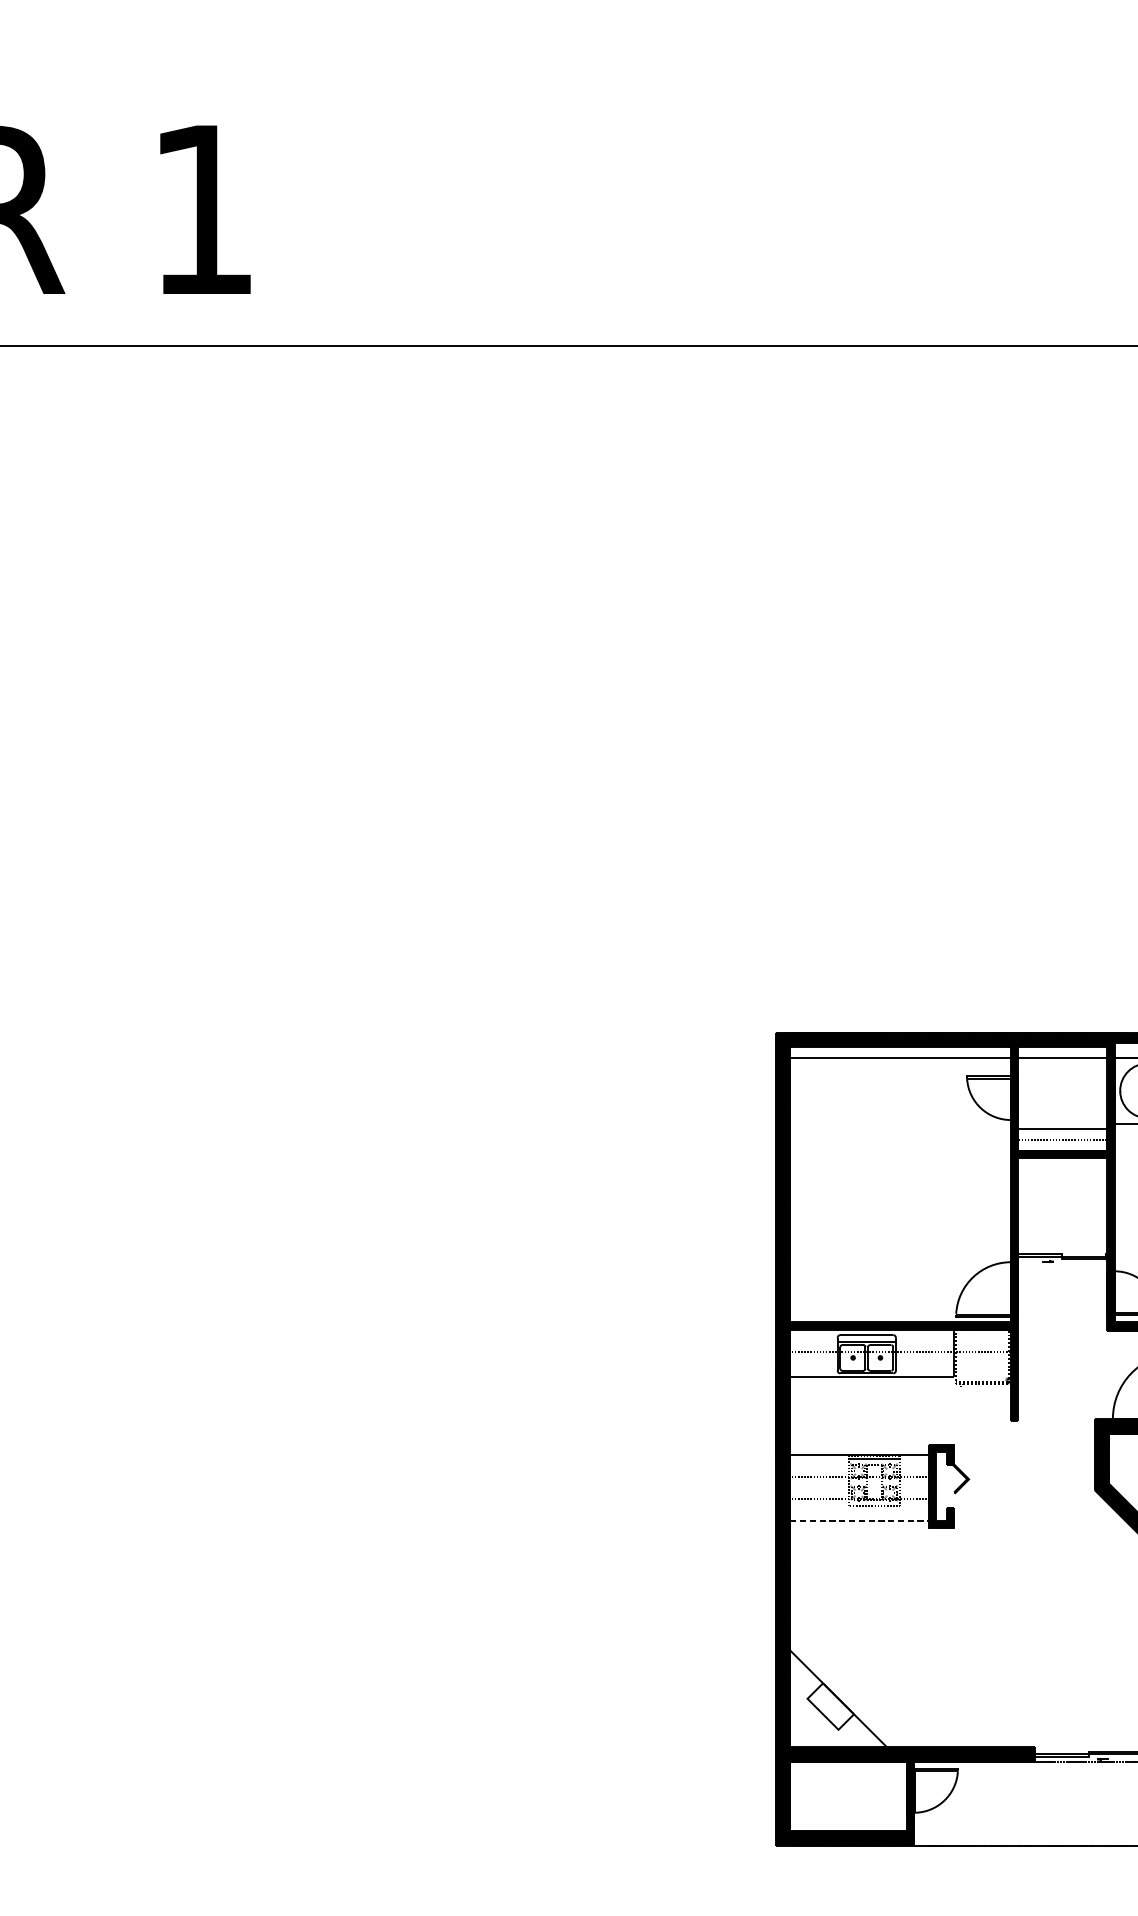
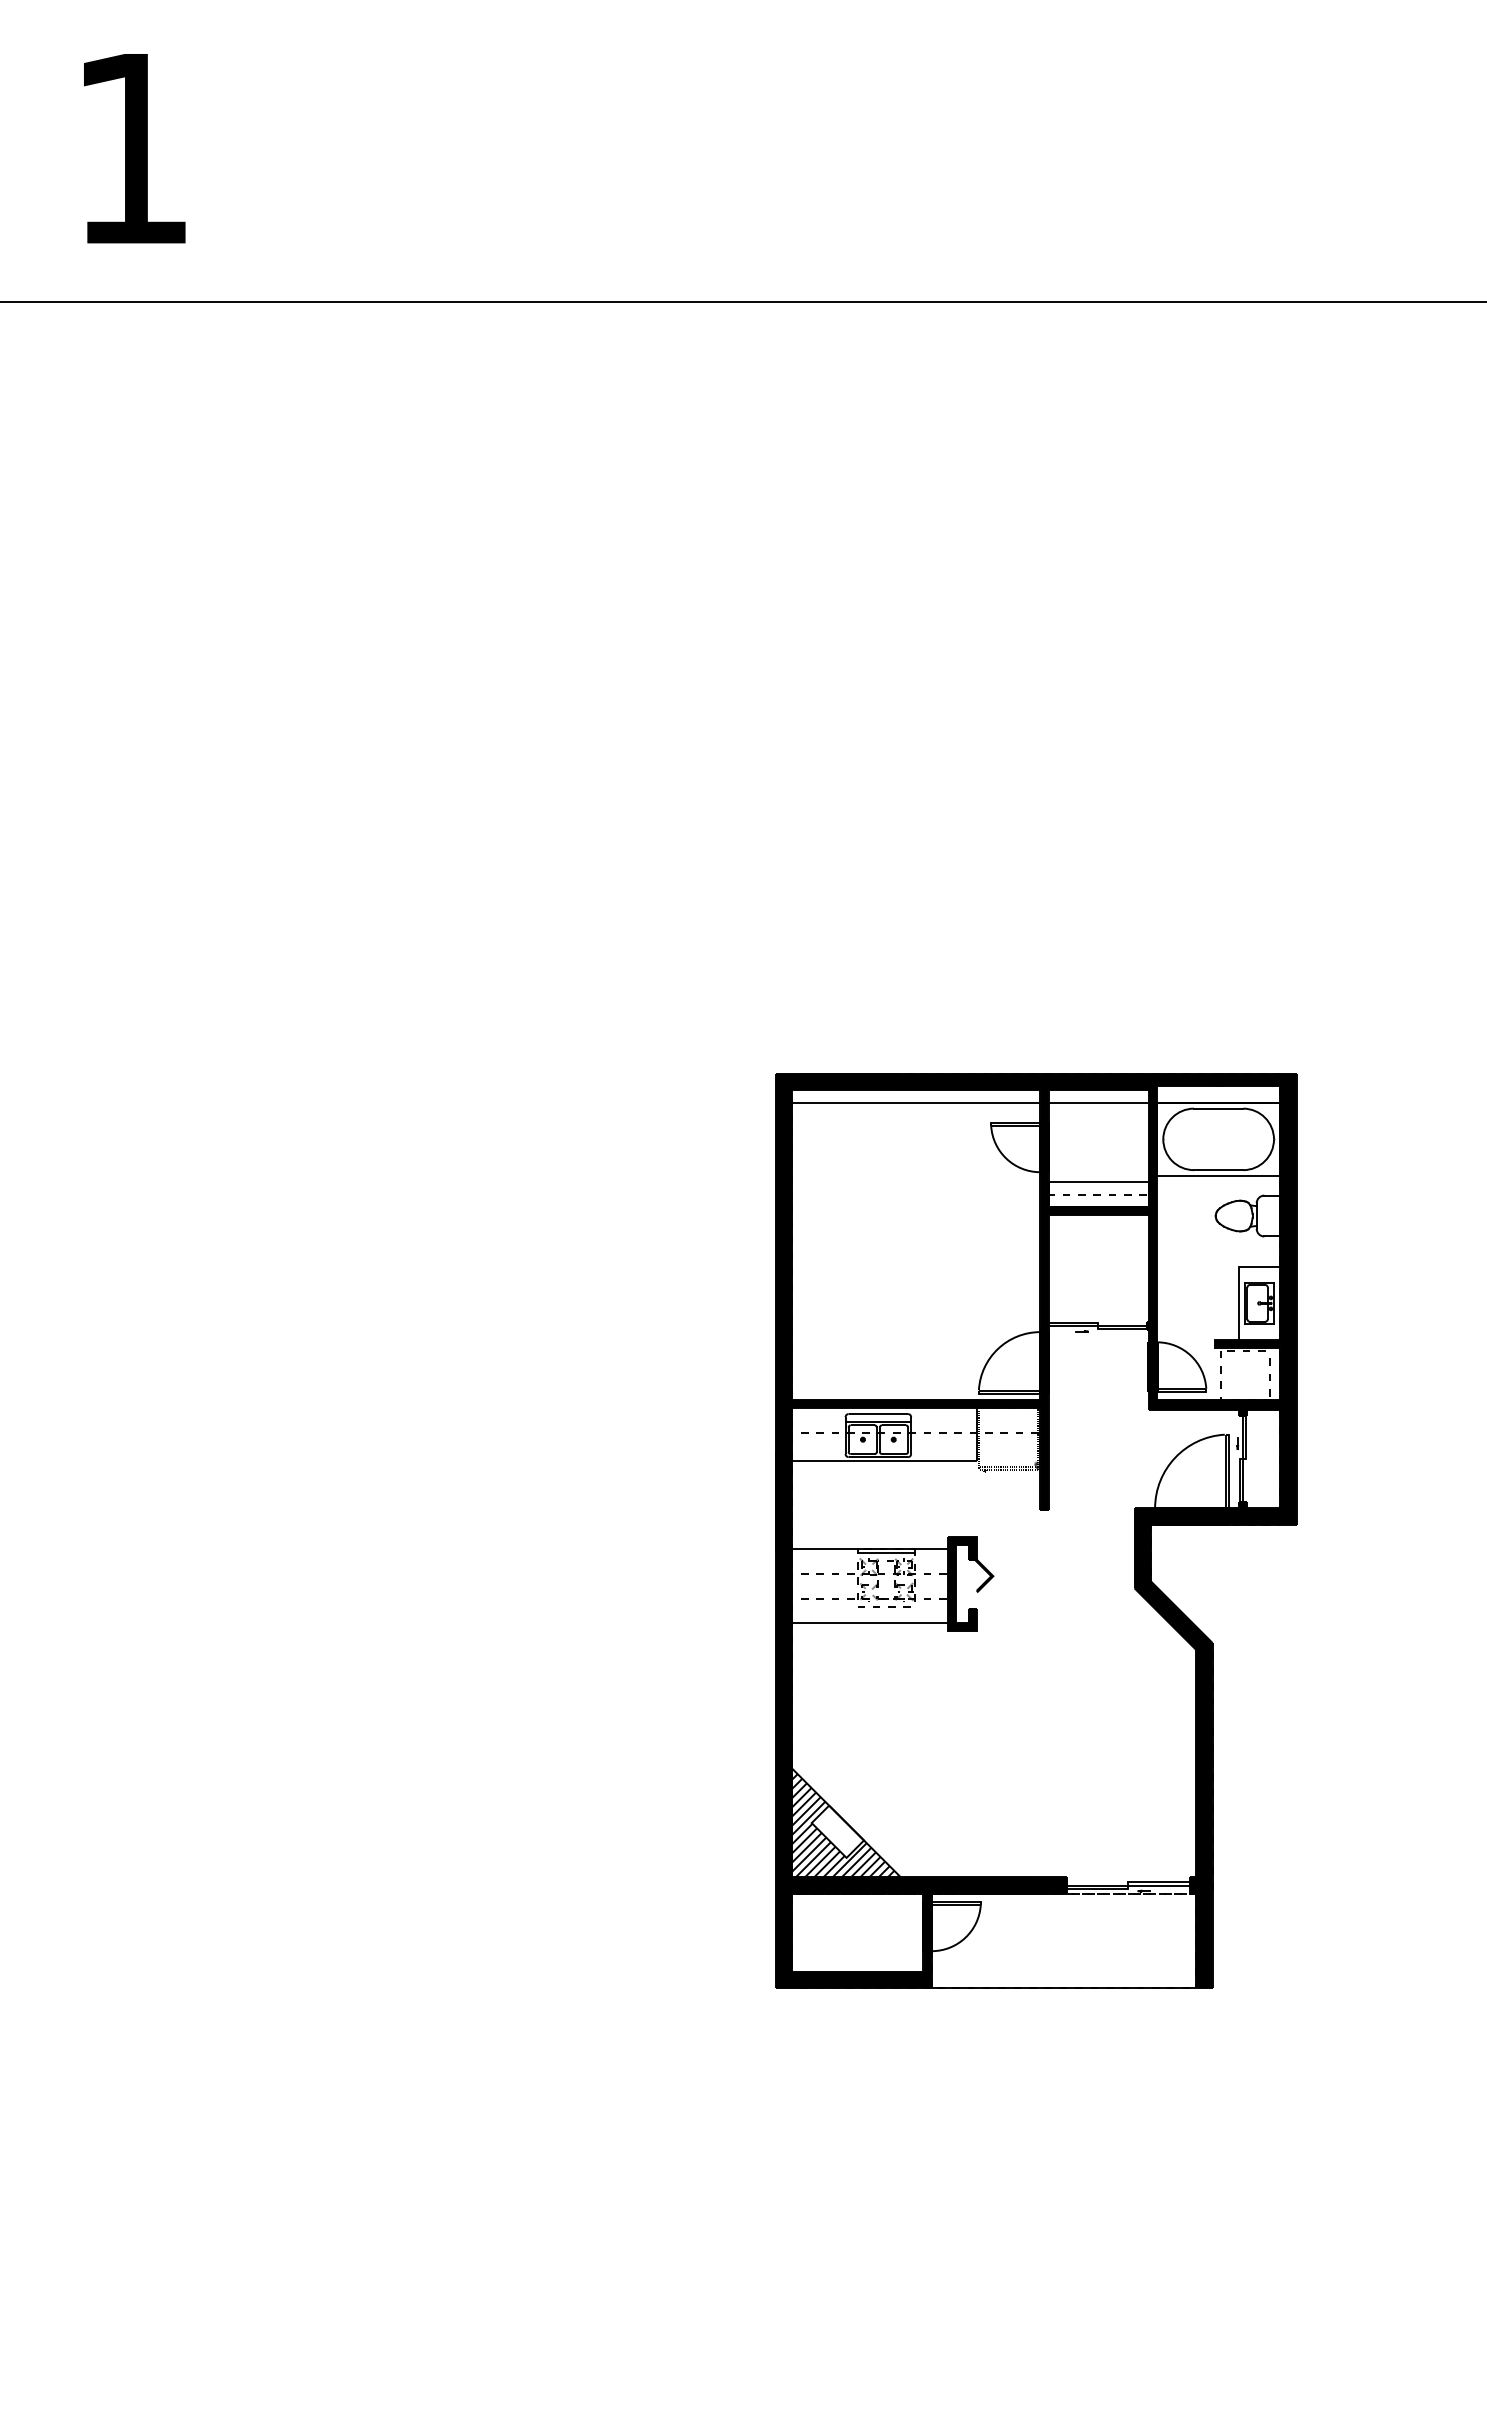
line: (859, 1521) -> (870, 1623), dashed -> solid
hatch: (837, 1699) -> (845, 1823), added

